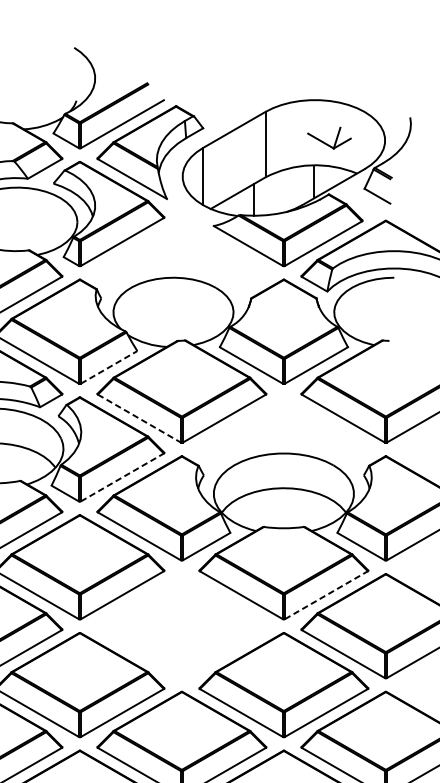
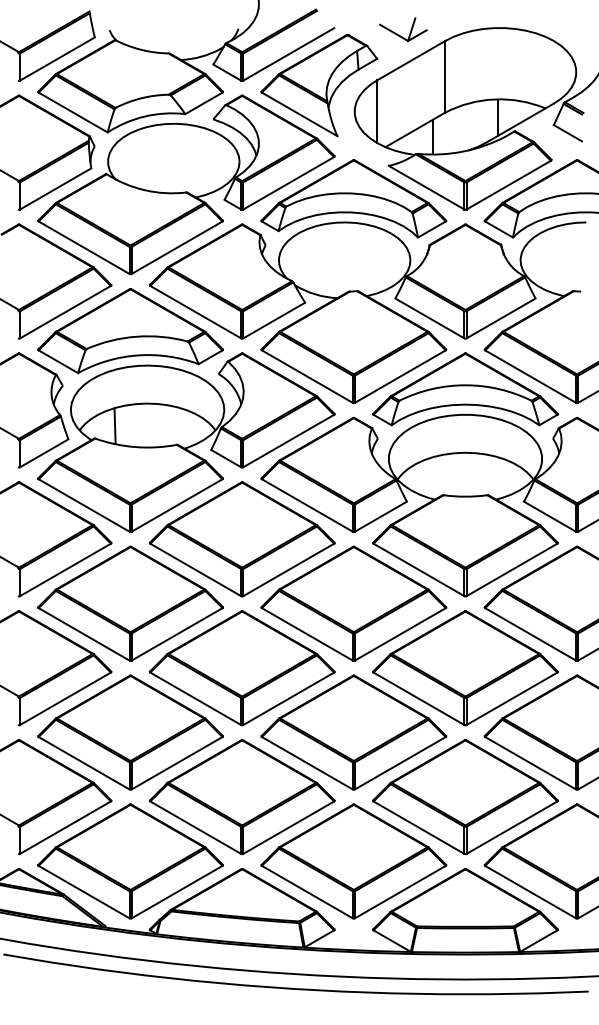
part: (325, 142) -> (399, 34), moved
part: (181, 255) -> (353, 198), added
line: (109, 367) -> (274, 320), dashed -> solid
line: (139, 418) -> (307, 376), dashed -> solid
part: (283, 430) -> (465, 389), added
line: (123, 476) -> (289, 440), dashed -> solid
line: (326, 594) -> (512, 569), dashed -> solid
part: (181, 625) -> (353, 603), added

